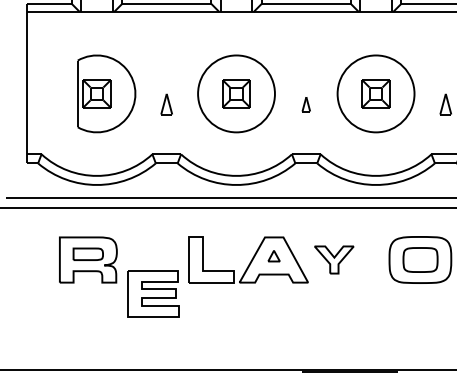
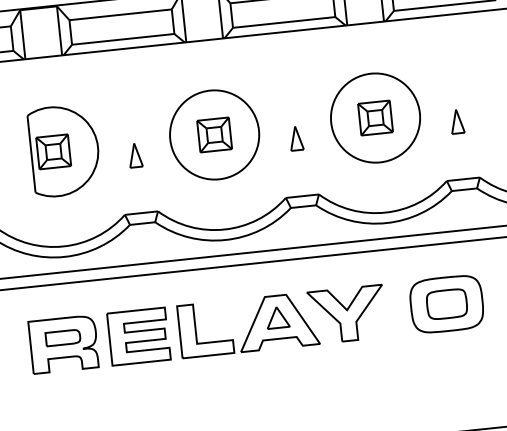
part: (306, 104) -> (296, 138), size x1.43
part: (273, 255) -> (276, 316), size x1.67
part: (334, 259) -> (347, 314), size x1.67
part: (153, 293) -> (138, 336), moved

